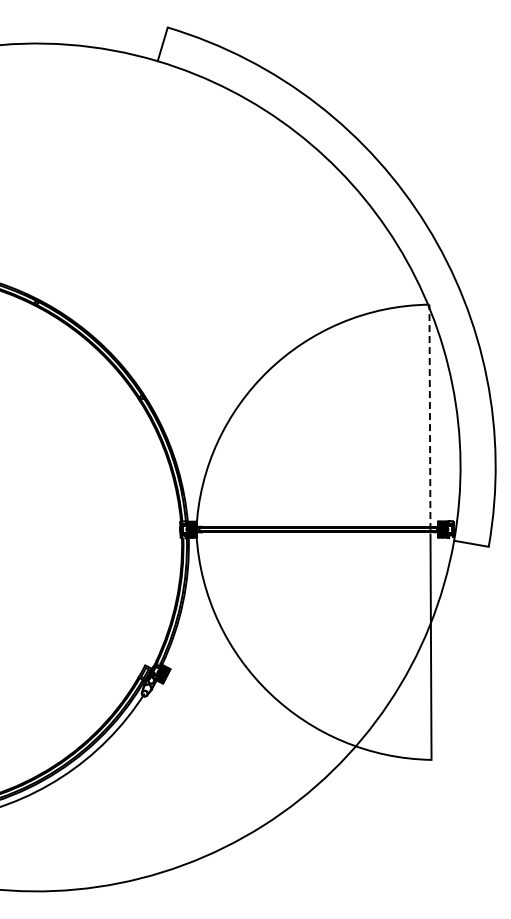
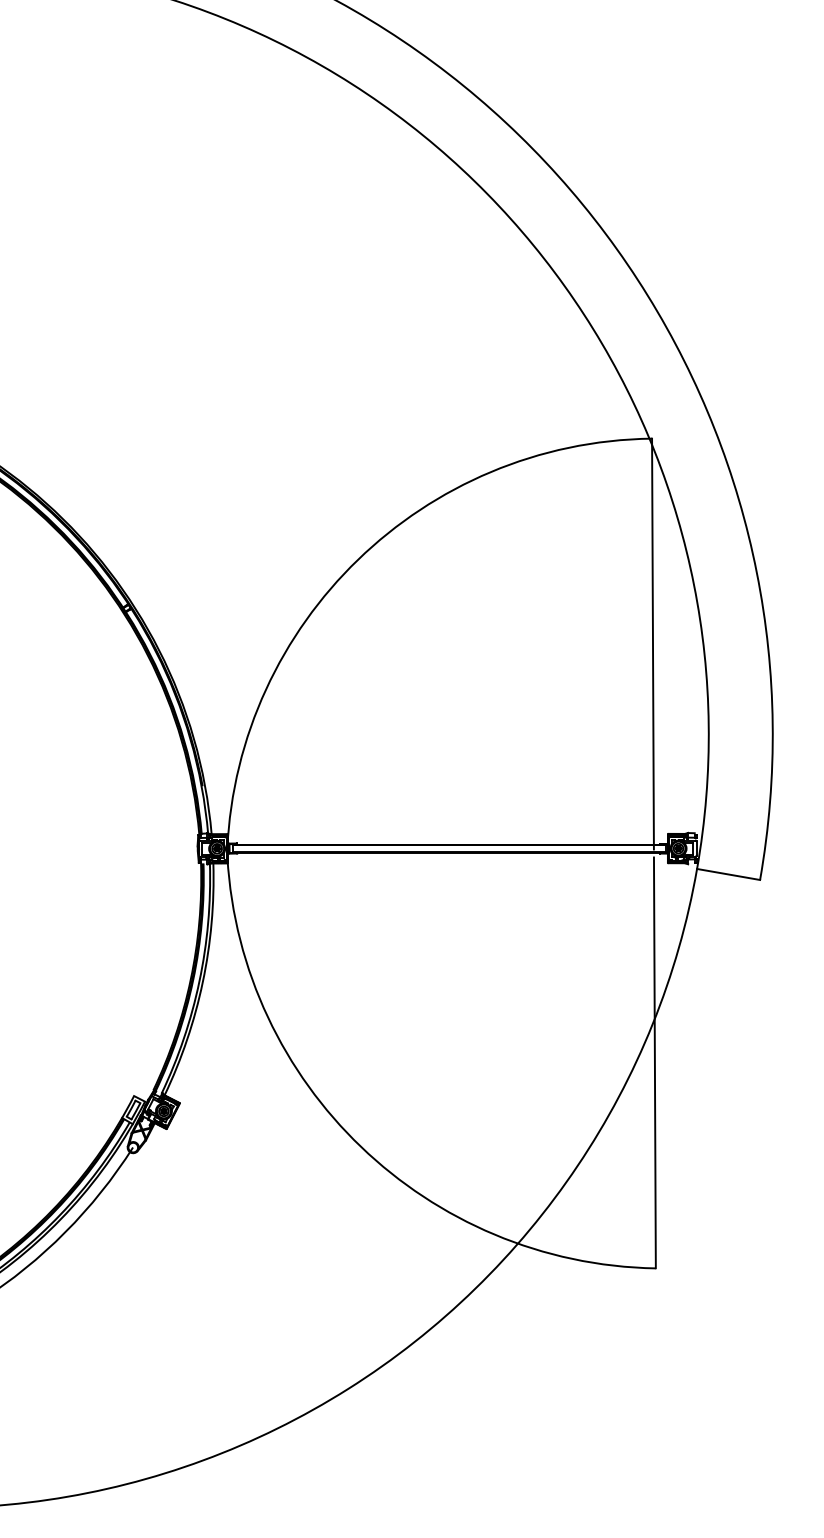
line: (429, 417) -> (652, 644), dashed -> solid

